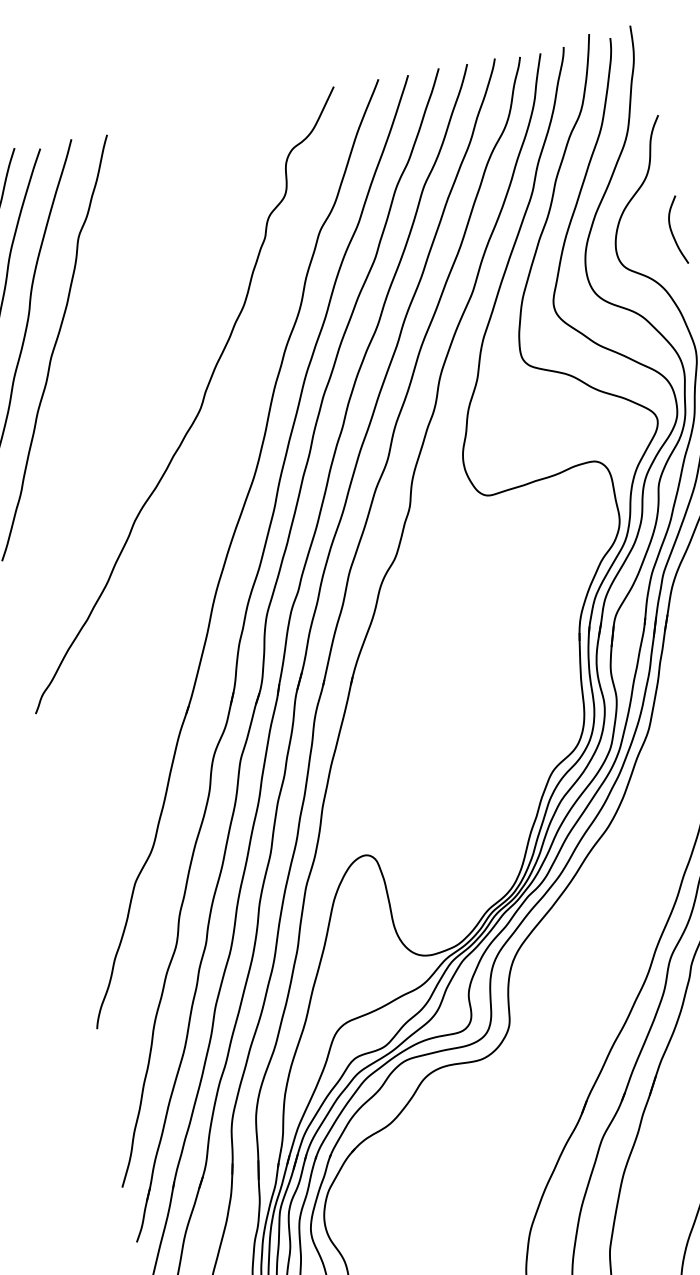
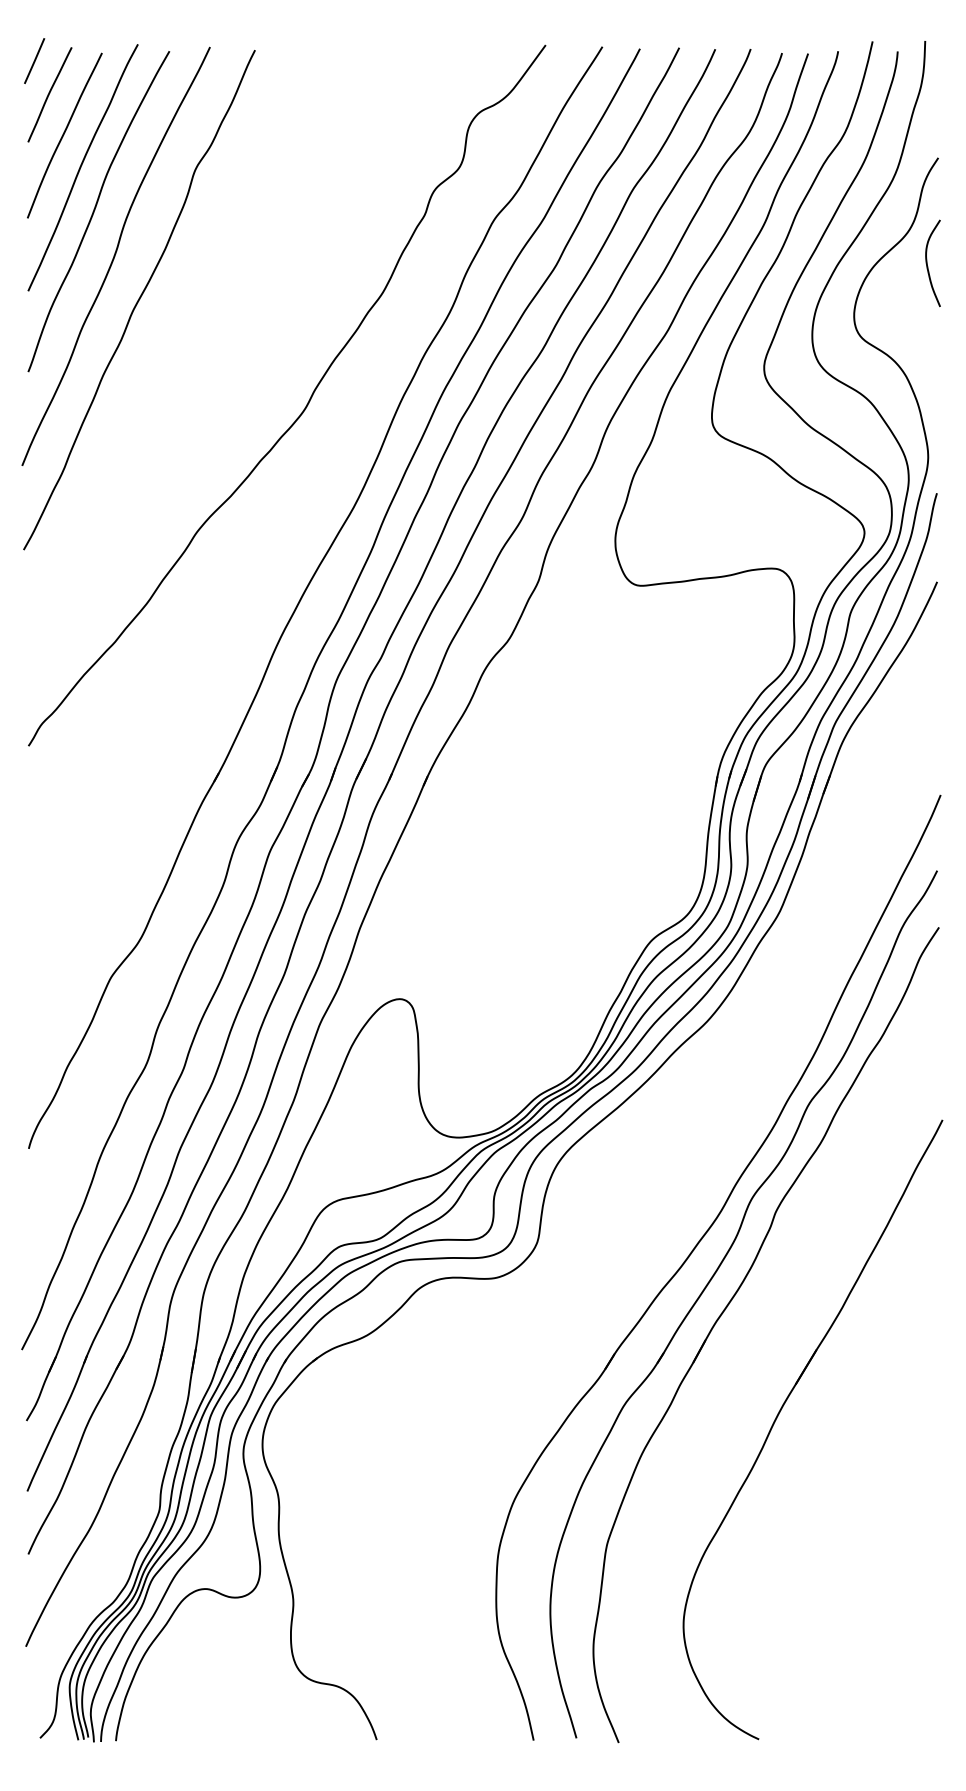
curve: (672, 231) -> (927, 263), moved

